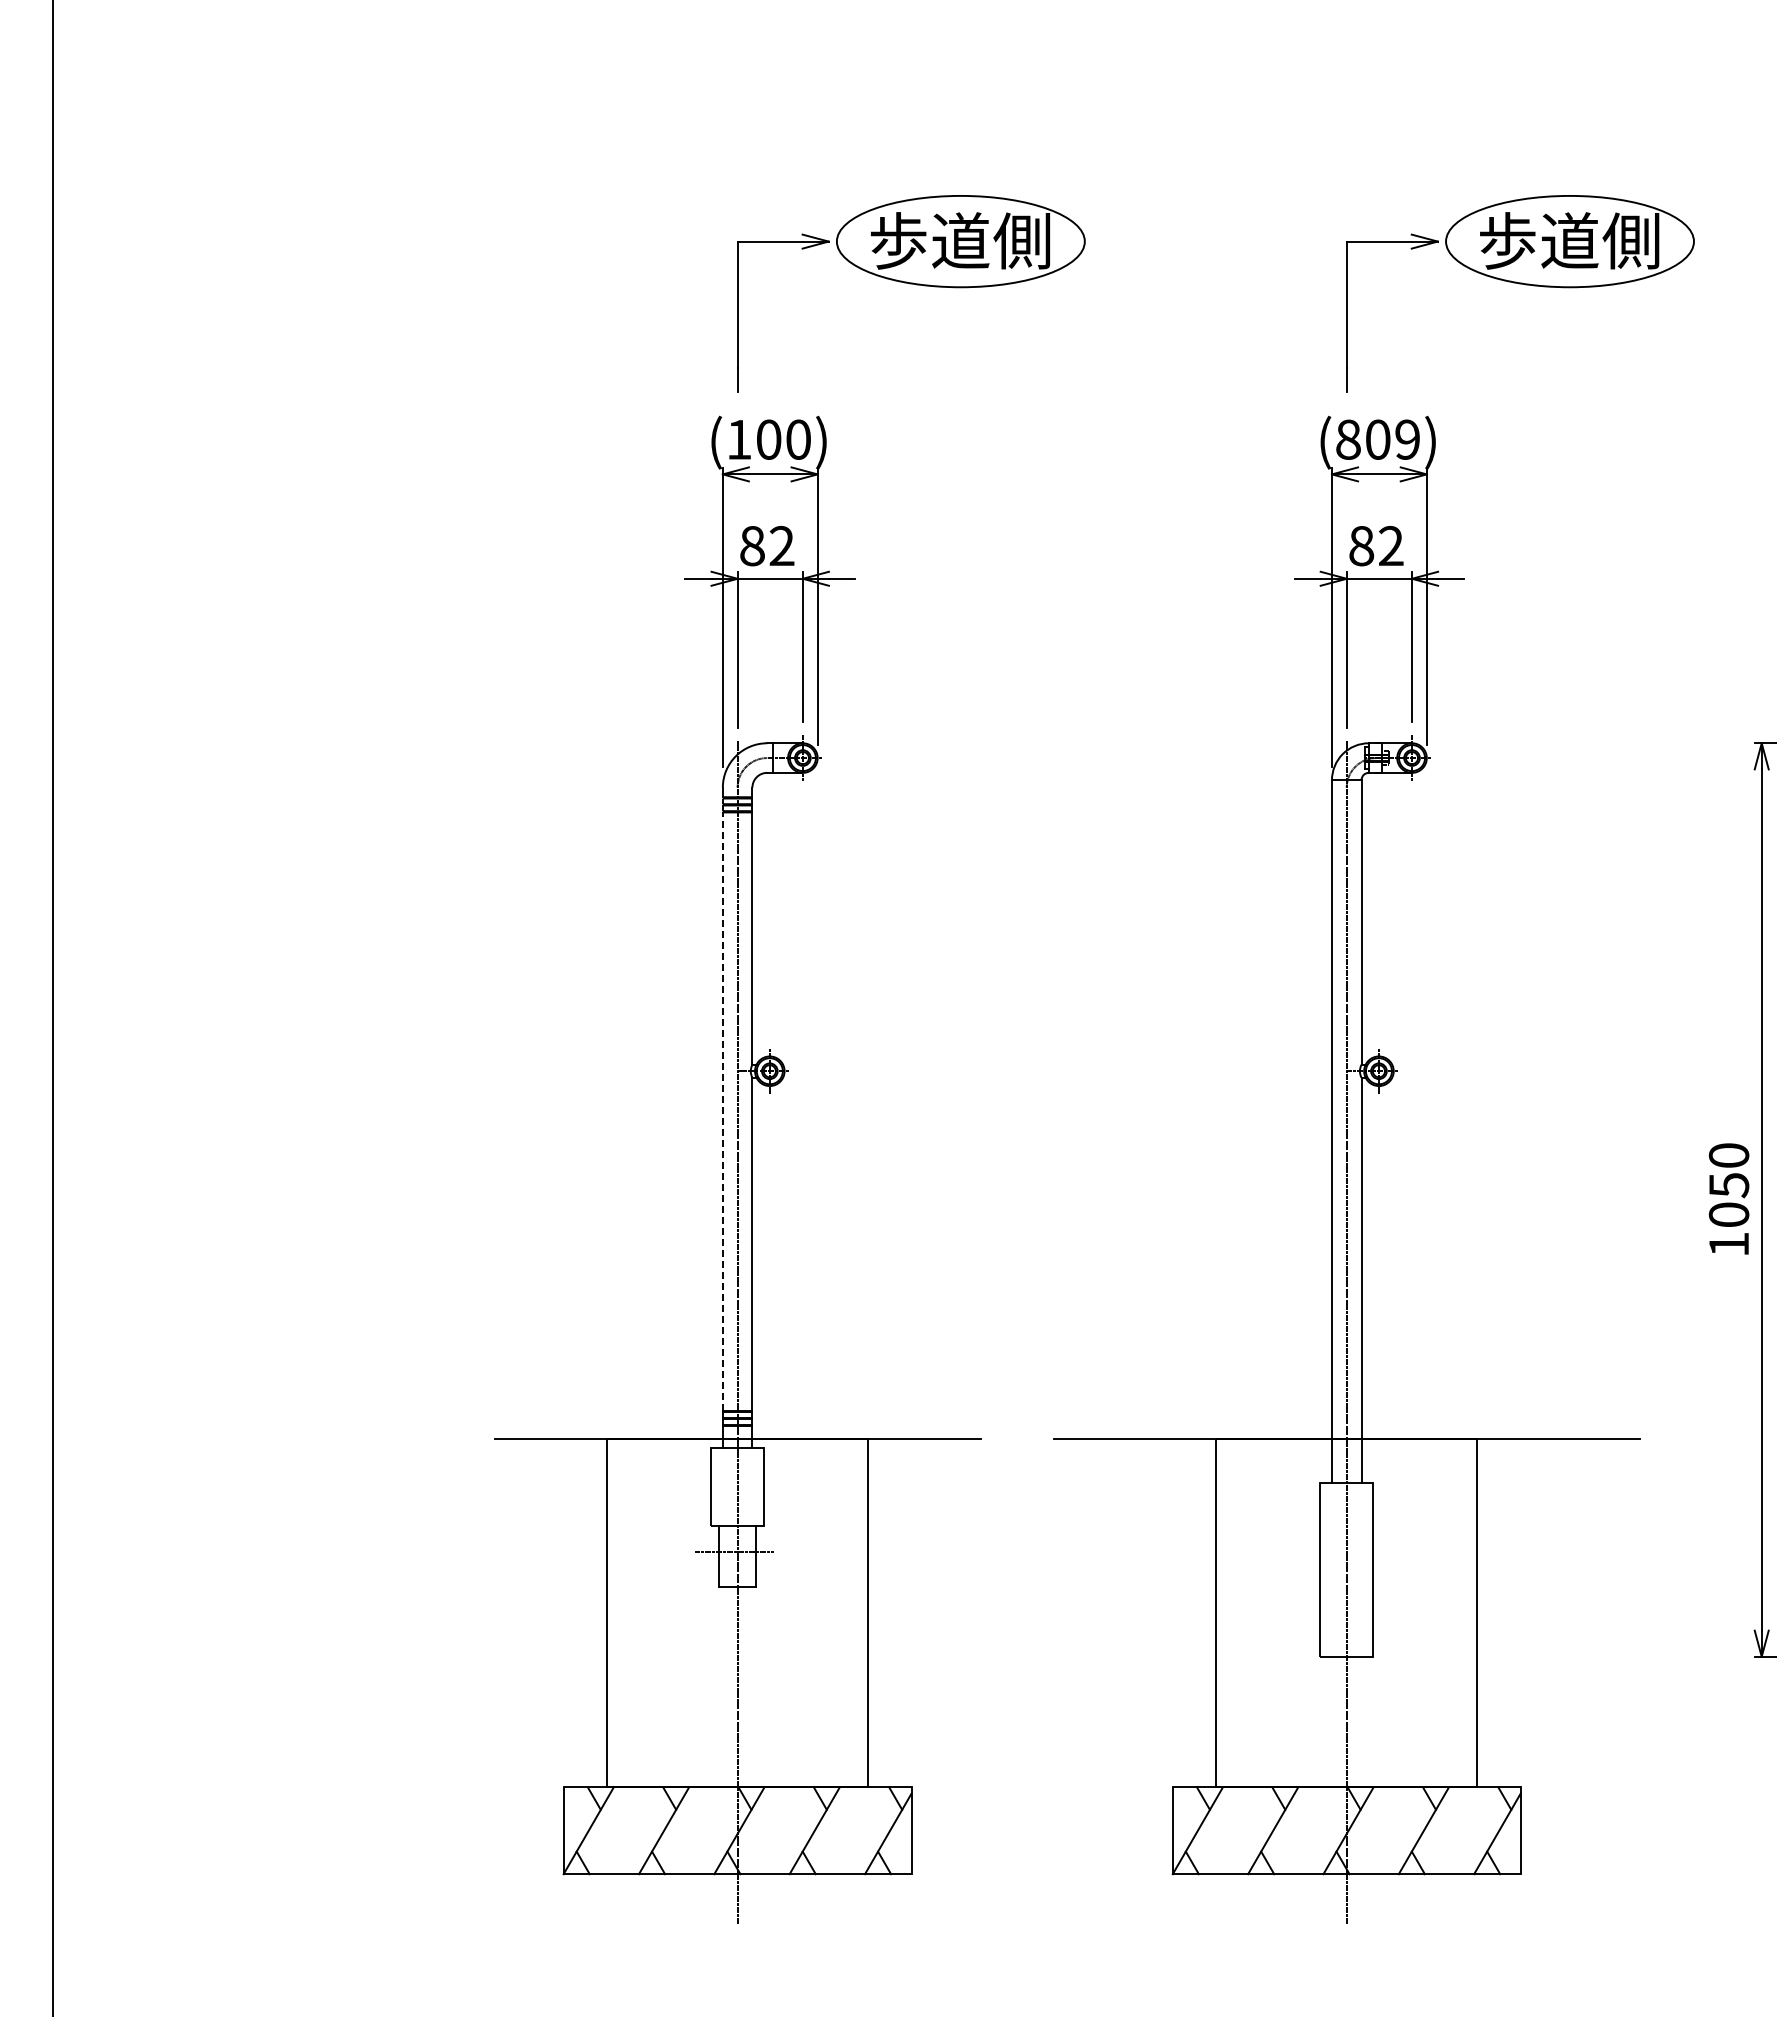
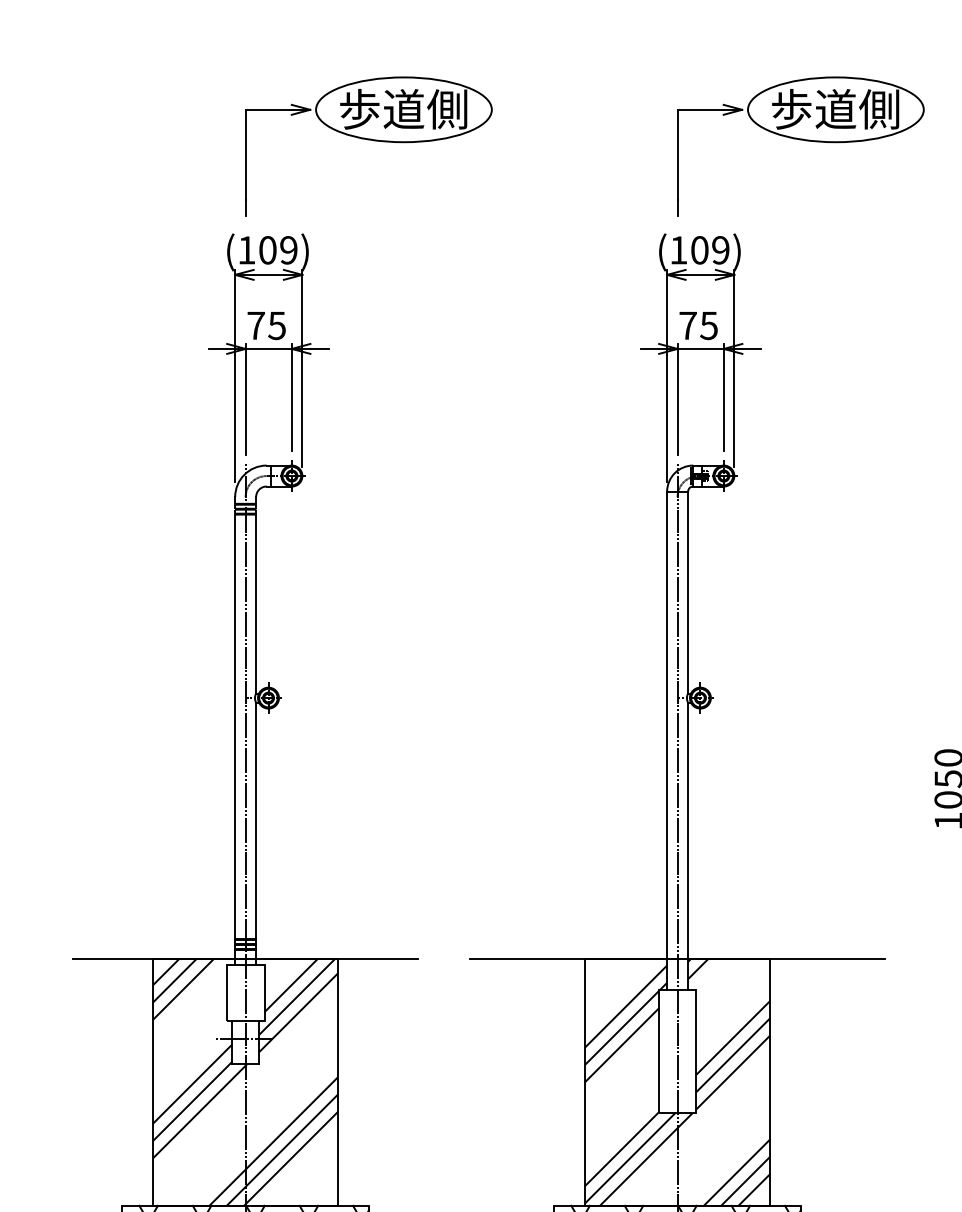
text: (798, 439) -> (288, 250), (100) -> (109)
text: (1348, 439) -> (678, 250), (809) -> (109)
text: (767, 546) -> (266, 326), 82 -> 75
text: (1376, 546) -> (698, 326), 82 -> 75
line: (722, 1111) -> (234, 726), dashed -> solid
hatch: (737, 1613) -> (245, 1082), added
hatch: (1346, 1613) -> (677, 1082), added

